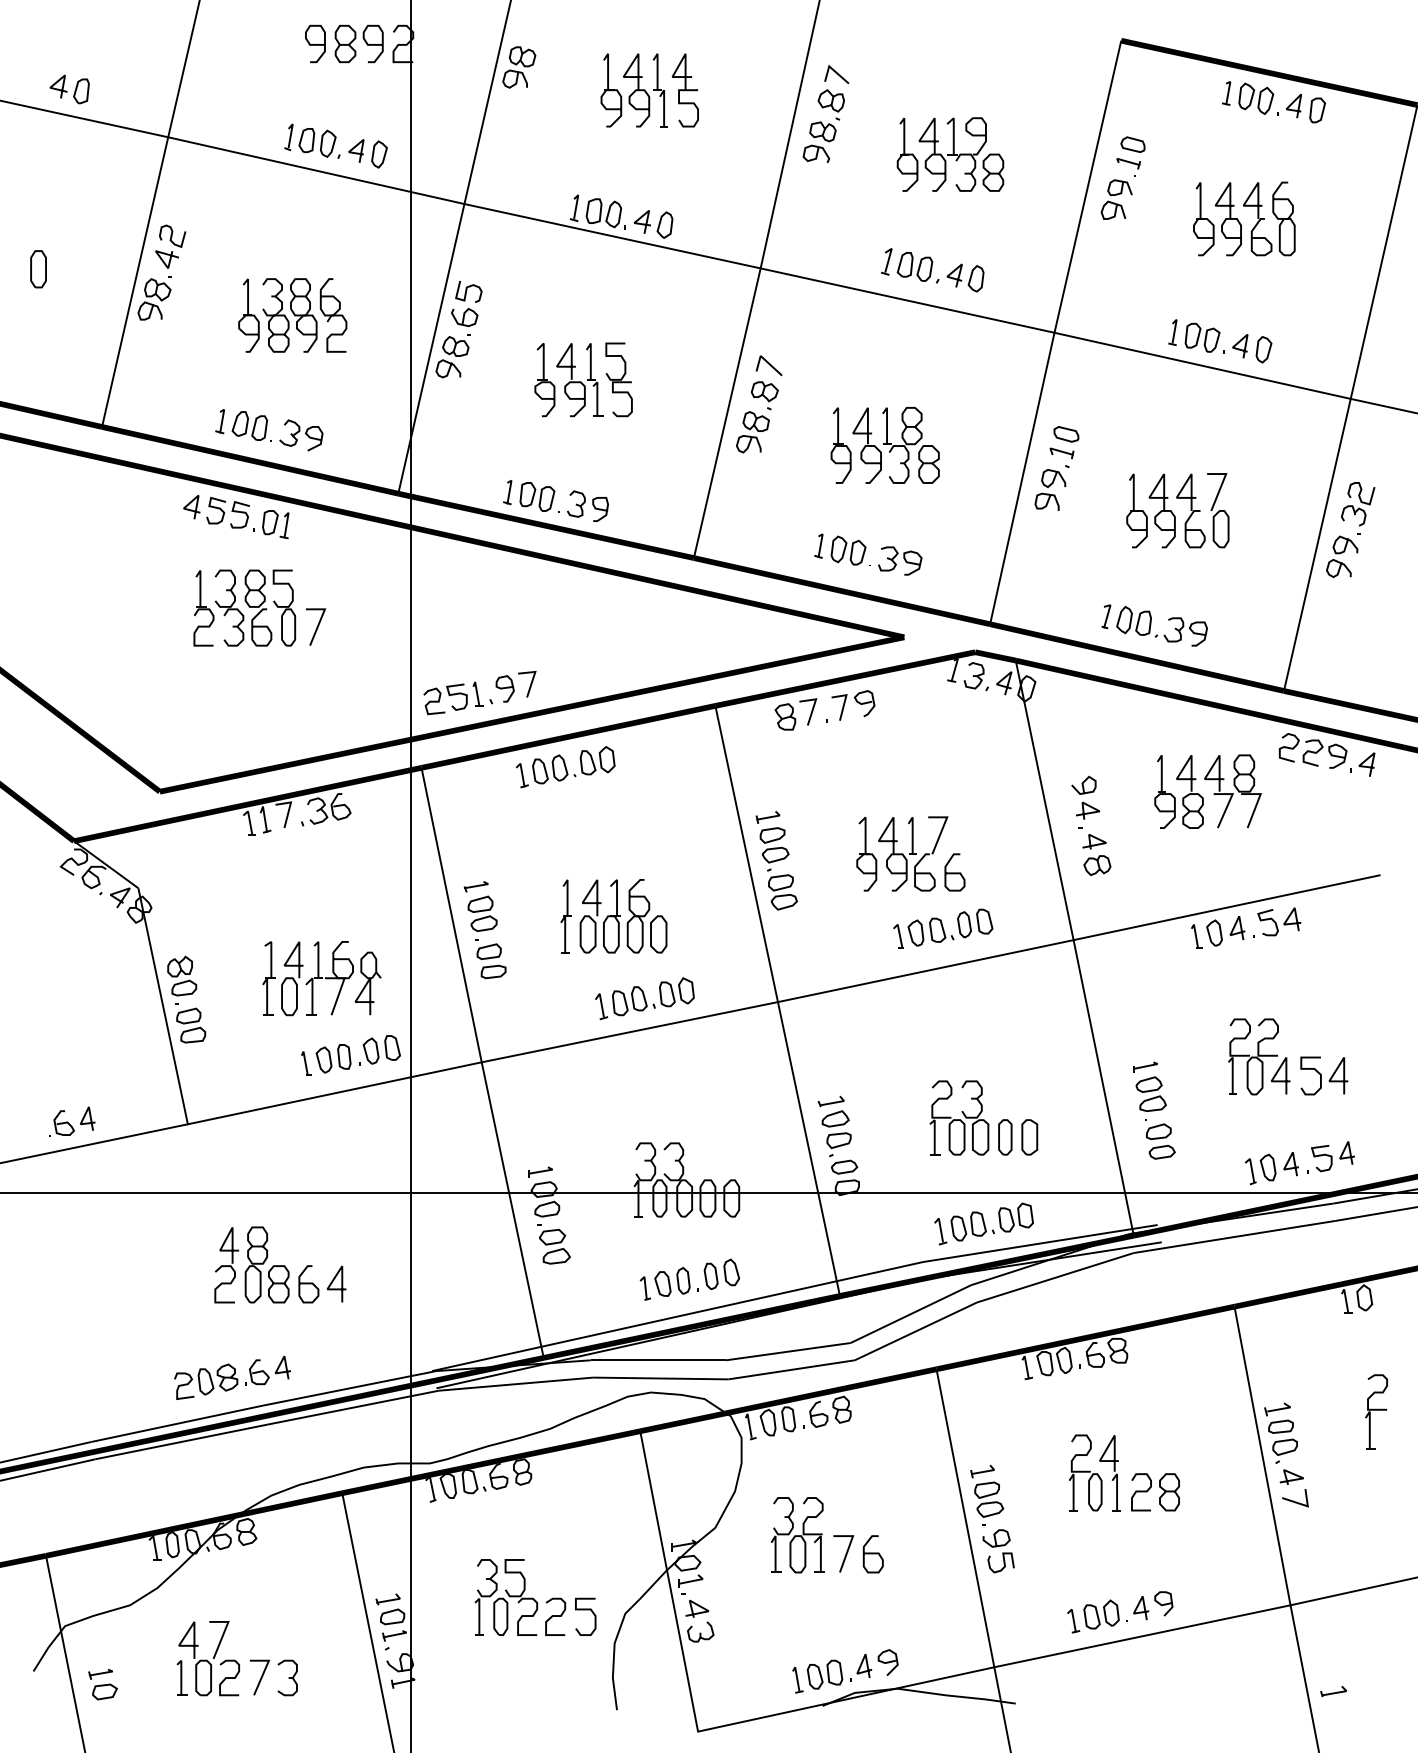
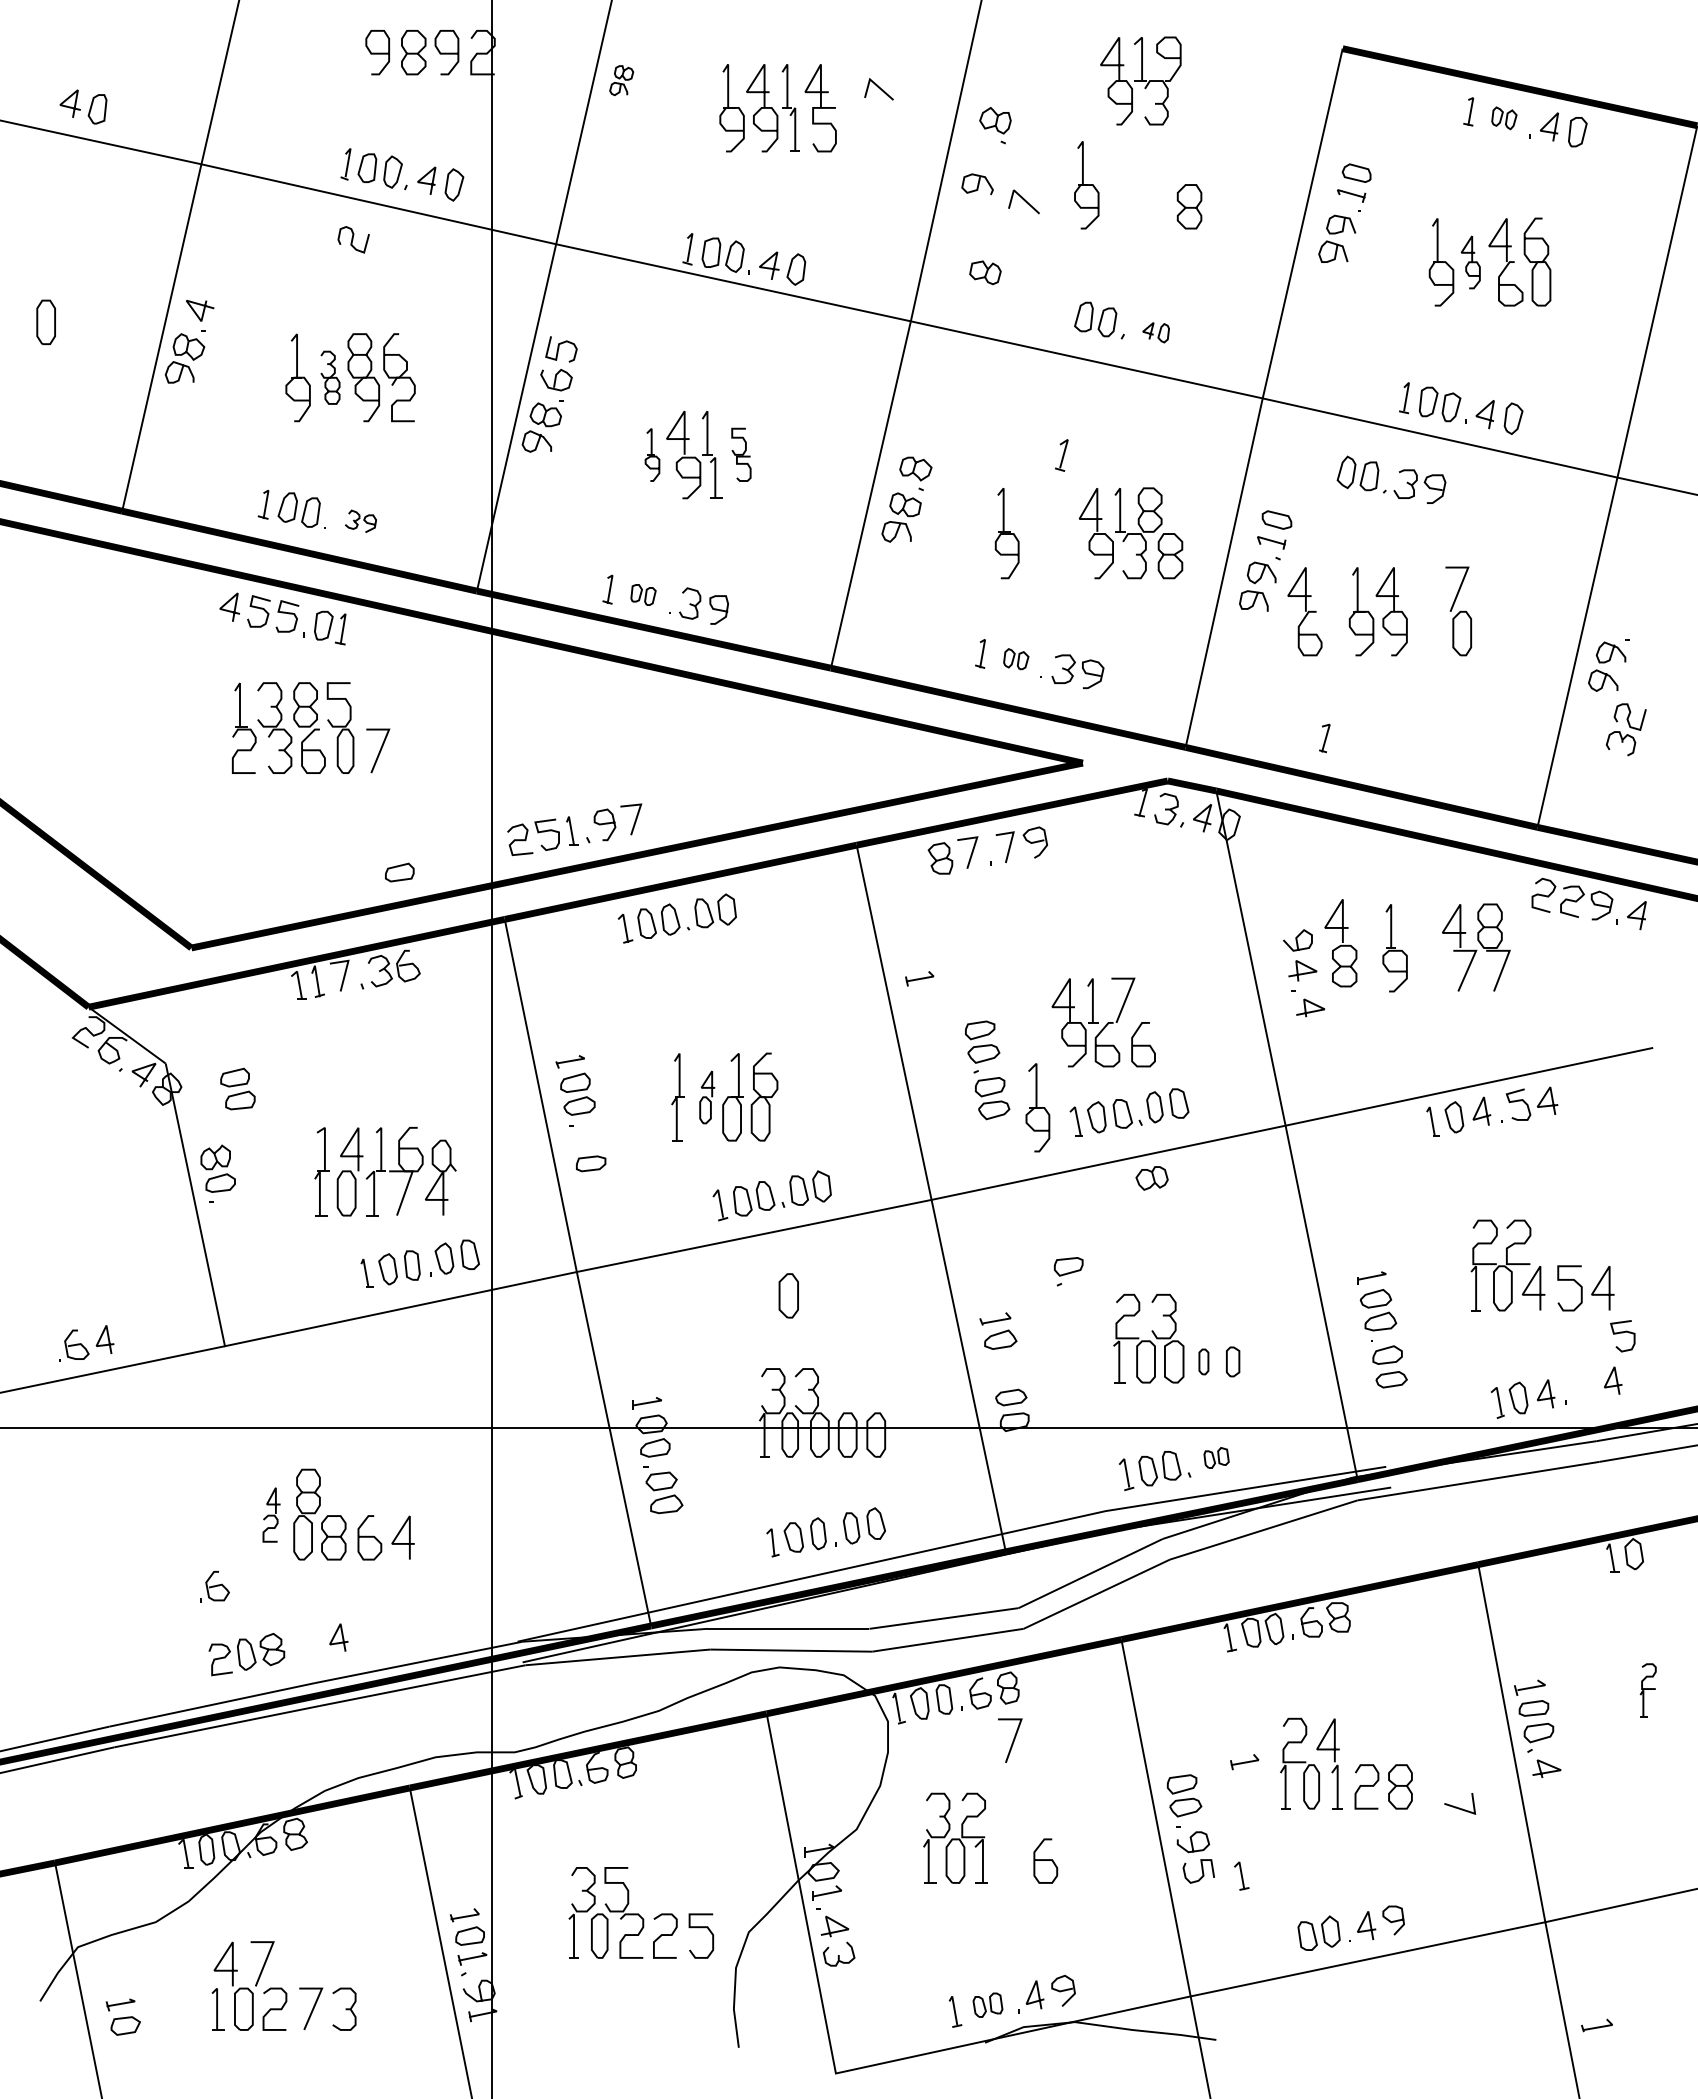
part: (519, 67) -> (621, 80), size x0.6
line: (836, 73) -> (878, 88), moved
part: (1256, 99) -> (1504, 118), size x0.6
curve: (822, 131) -> (985, 272), moved
part: (952, 154) -> (1140, 80), moved
part: (1228, 219) -> (1470, 262), size x0.6
curve: (172, 235) -> (353, 239), moved
part: (886, 261) -> (1061, 455), moved
part: (964, 277) -> (1155, 332), size x0.6
part: (276, 315) -> (330, 377), size x0.6
line: (768, 364) -> (1023, 200), moved
part: (544, 379) -> (652, 454), size x0.6
part: (619, 379) -> (741, 454), size x0.6
part: (301, 435) -> (360, 521), size x0.6
part: (895, 445) -> (1130, 533), moved
part: (537, 496) -> (643, 594), size x0.6
part: (1358, 504) -> (1626, 729), moved
part: (1190, 510) -> (1304, 611), moved
part: (848, 549) -> (1016, 658), size x0.6
part: (1168, 620) -> (1399, 473), moved
part: (1189, 792) -> (1340, 943), moved
part: (866, 853) -> (1037, 1107), moved
curve: (1097, 865) -> (1152, 1178), moved
part: (778, 875) -> (987, 1078), moved
part: (590, 916) -> (707, 1097), size x0.6
part: (658, 934) -> (788, 1295), moved
part: (488, 951) -> (399, 872), moved
part: (190, 1025) -> (237, 1088), moved
part: (1005, 1137) -> (1203, 1361), size x0.6
part: (1029, 1137) -> (1232, 1361), size x0.7
part: (838, 1144) -> (1068, 1271), moved
curve: (1321, 1156) -> (1622, 1333), moved
part: (1015, 1217) -> (1216, 1457), size x0.6
part: (226, 1264) -> (271, 1514), size x0.6
part: (256, 1372) -> (214, 1586), moved
part: (1375, 1411) -> (1647, 1690), size x0.6
part: (982, 1471) -> (1244, 1762), moved
line: (1294, 1501) -> (1459, 1807), moved
line: (845, 1553) -> (1012, 1740), moved
part: (1073, 1620) -> (1241, 1875), moved
part: (824, 1674) -> (987, 2004), size x0.7

